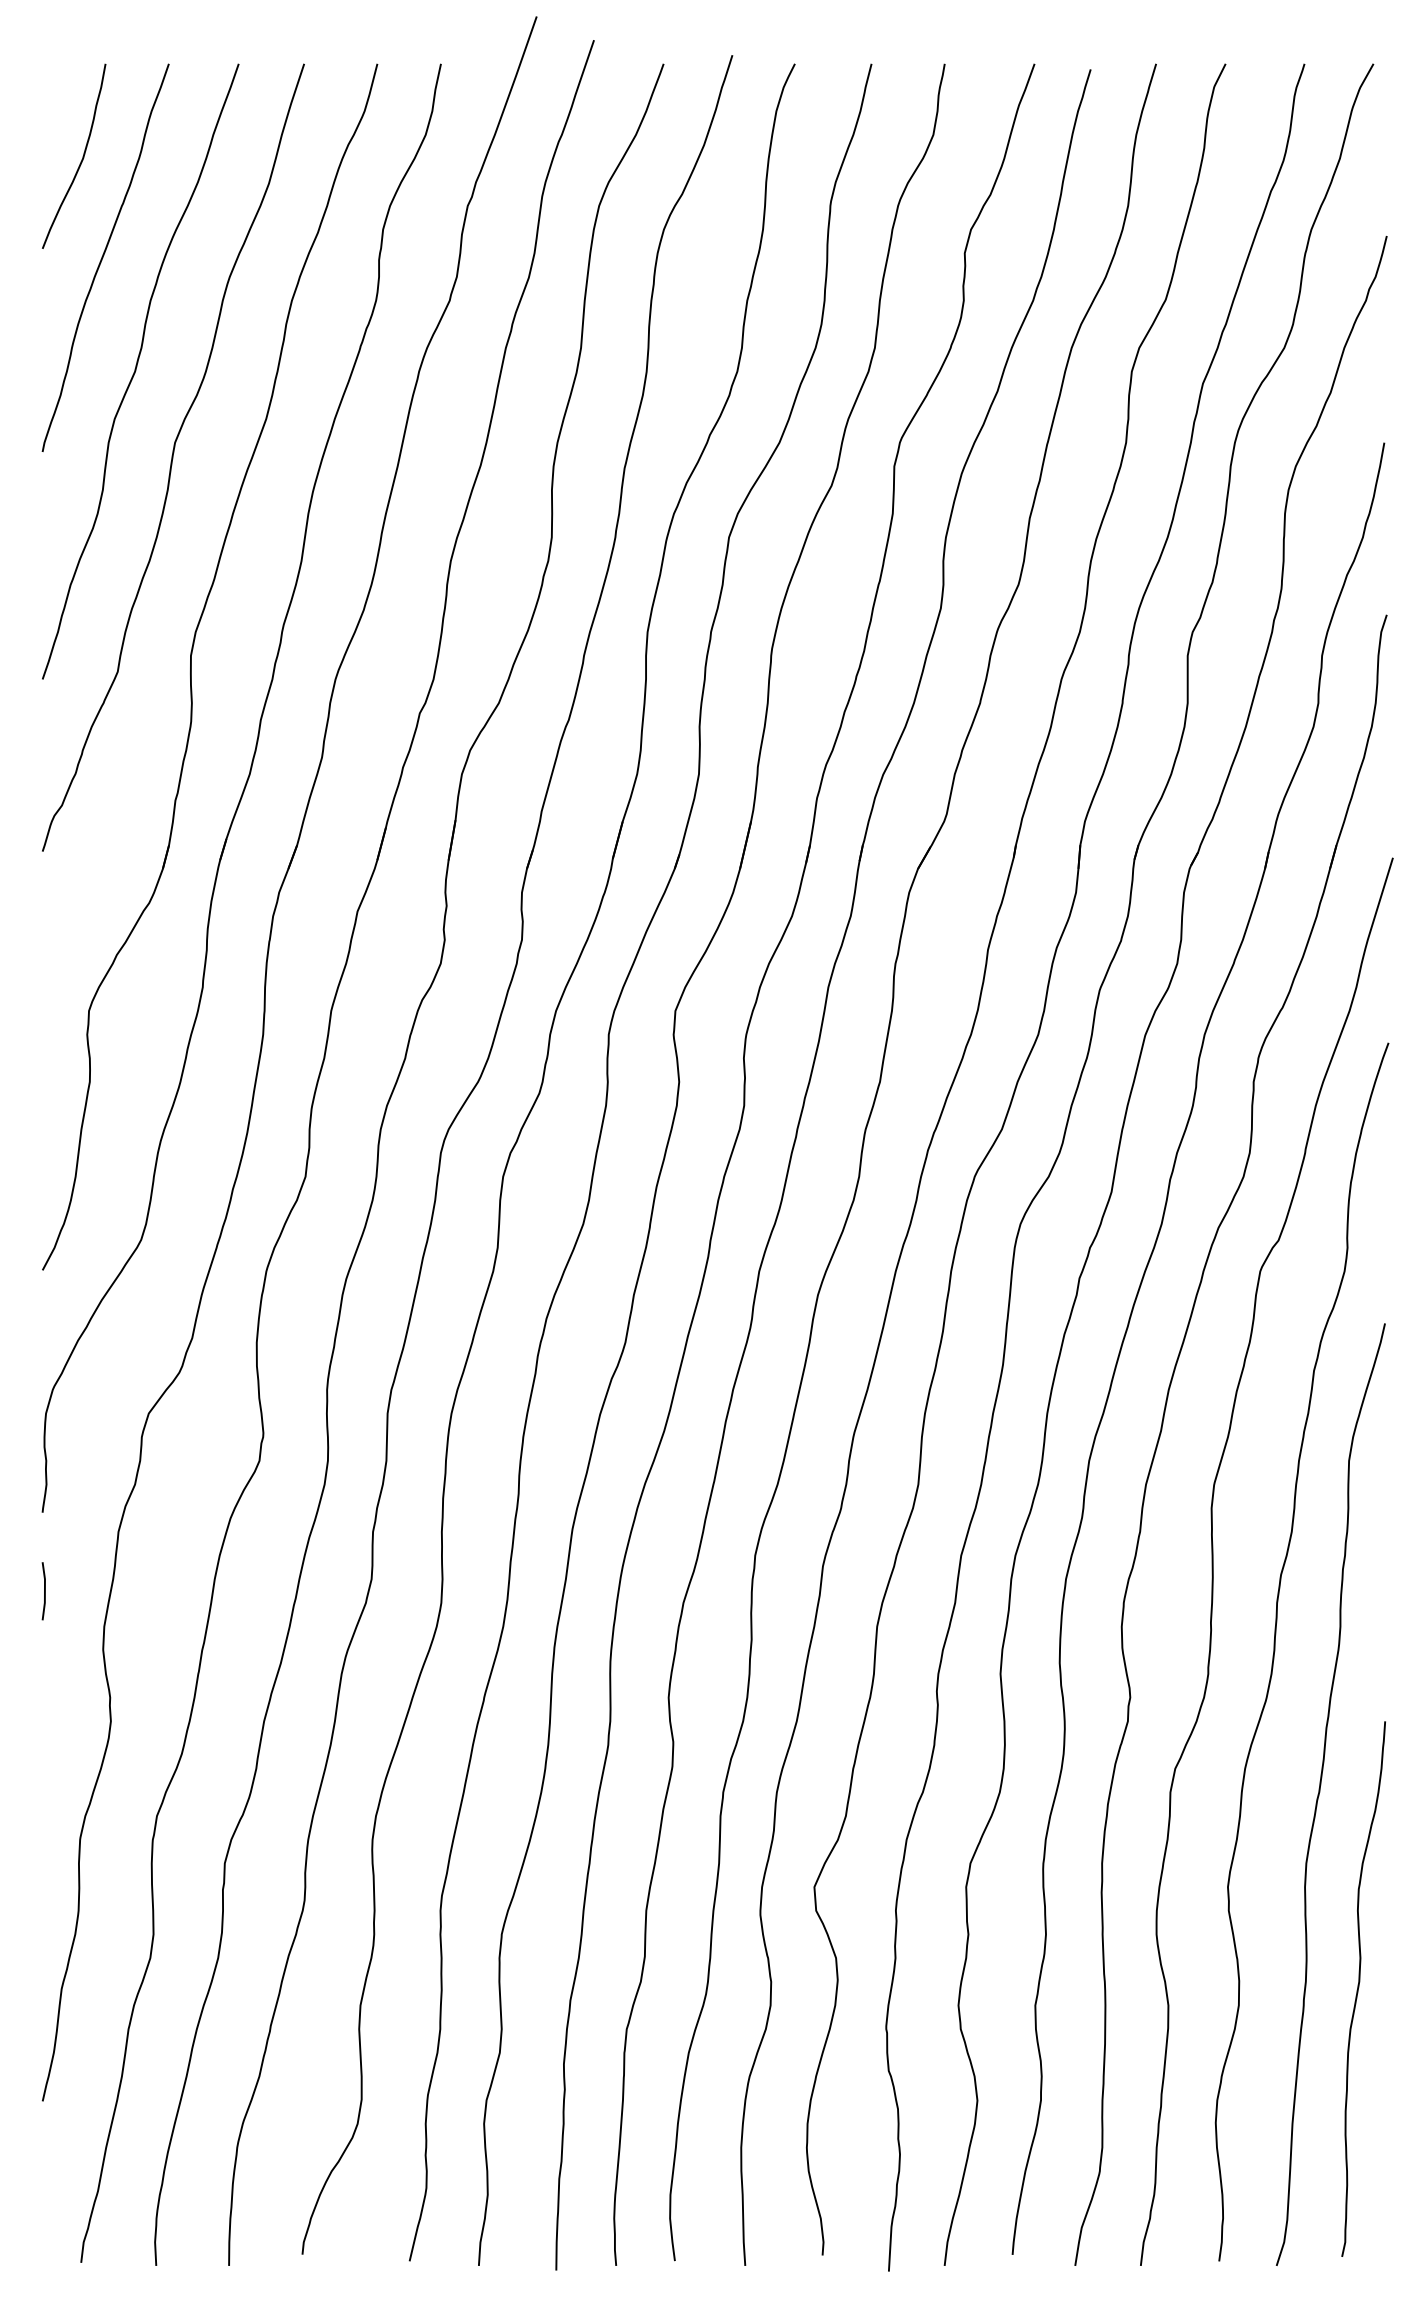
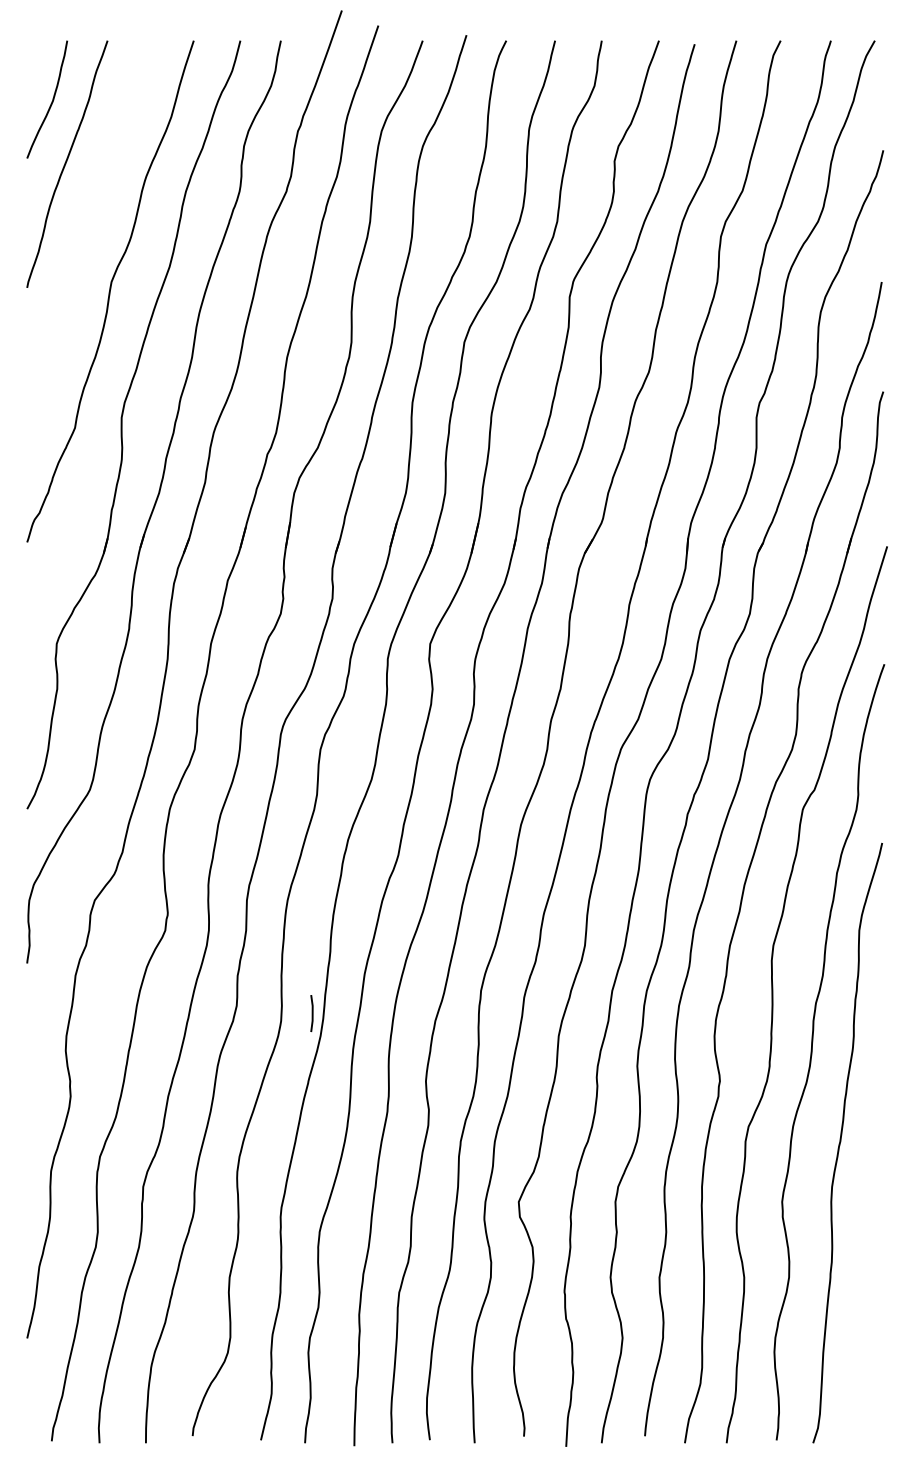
curve: (137, 371) -> (87, 236), removed
line: (43, 1591) -> (311, 1013), moved
curve: (1360, 1986) -> (866, 1265), removed

